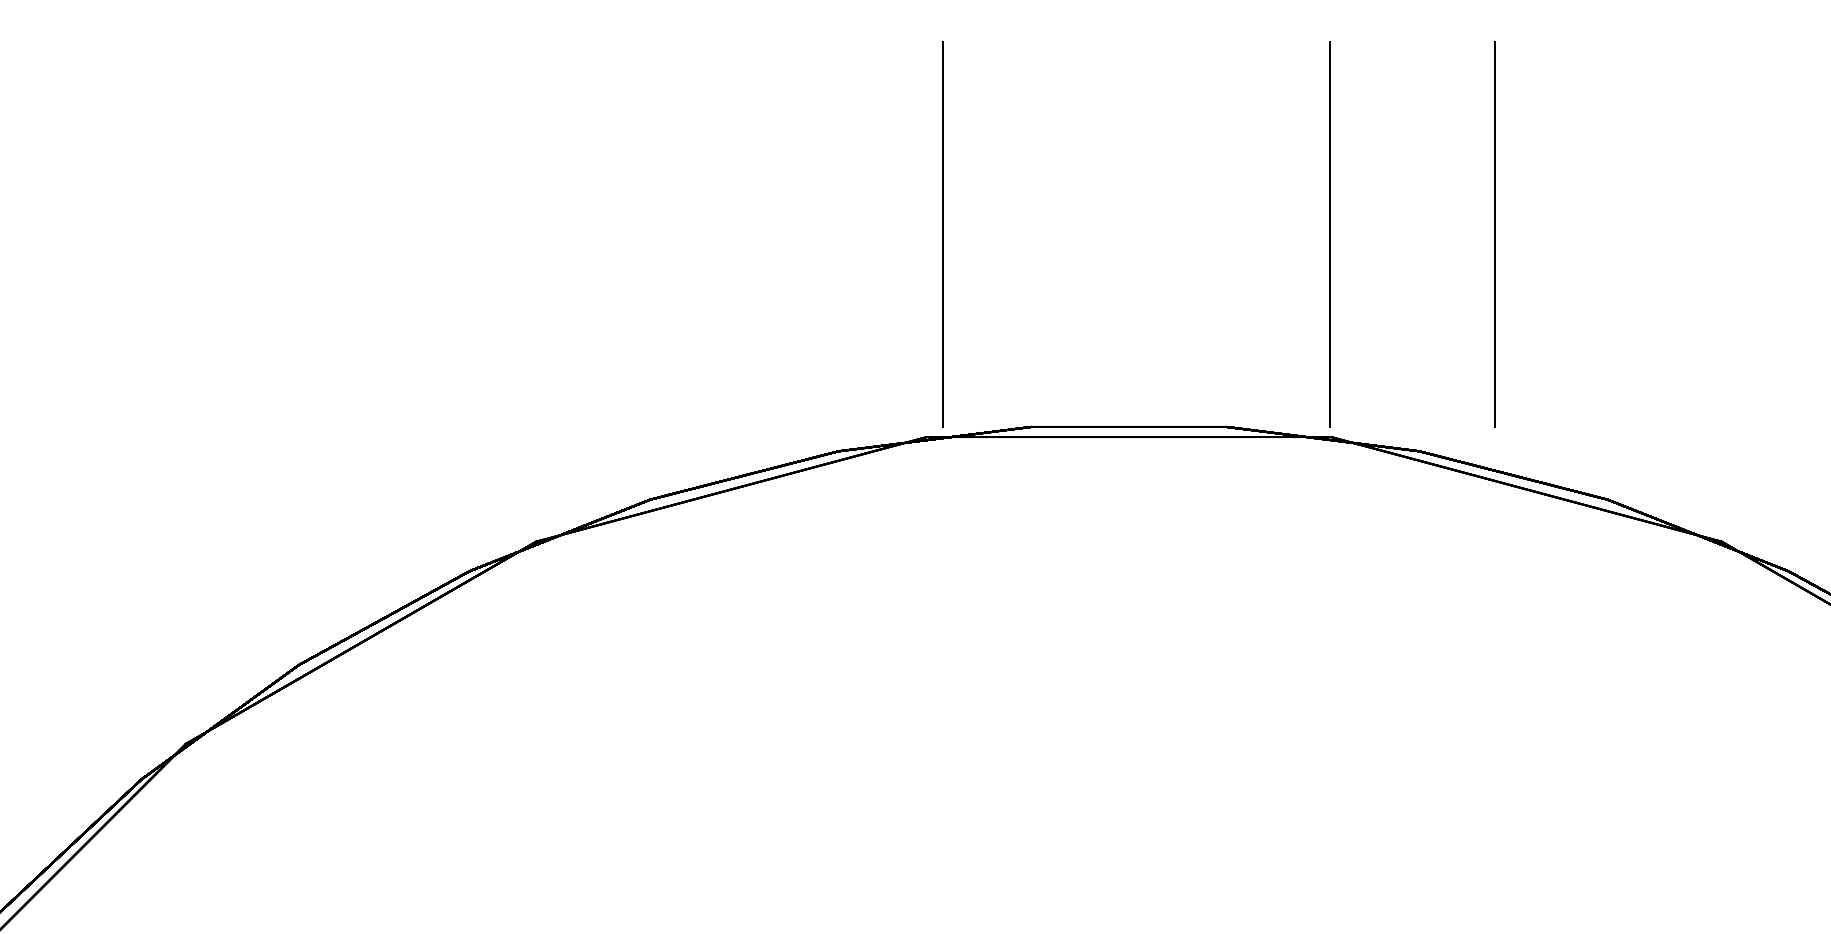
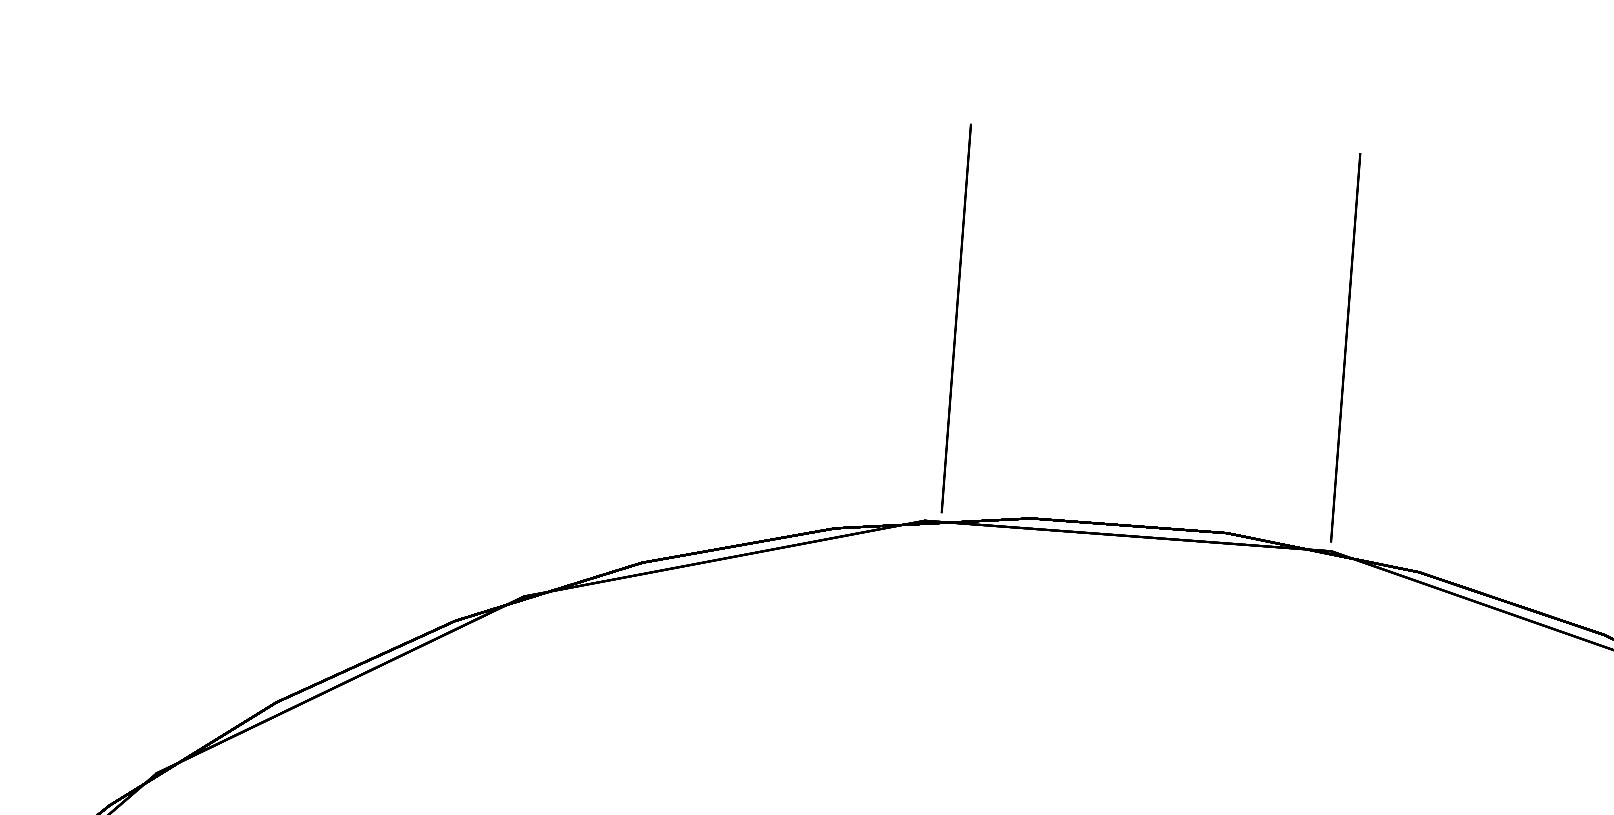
line: (1494, 234) -> (1510, 359), removed

